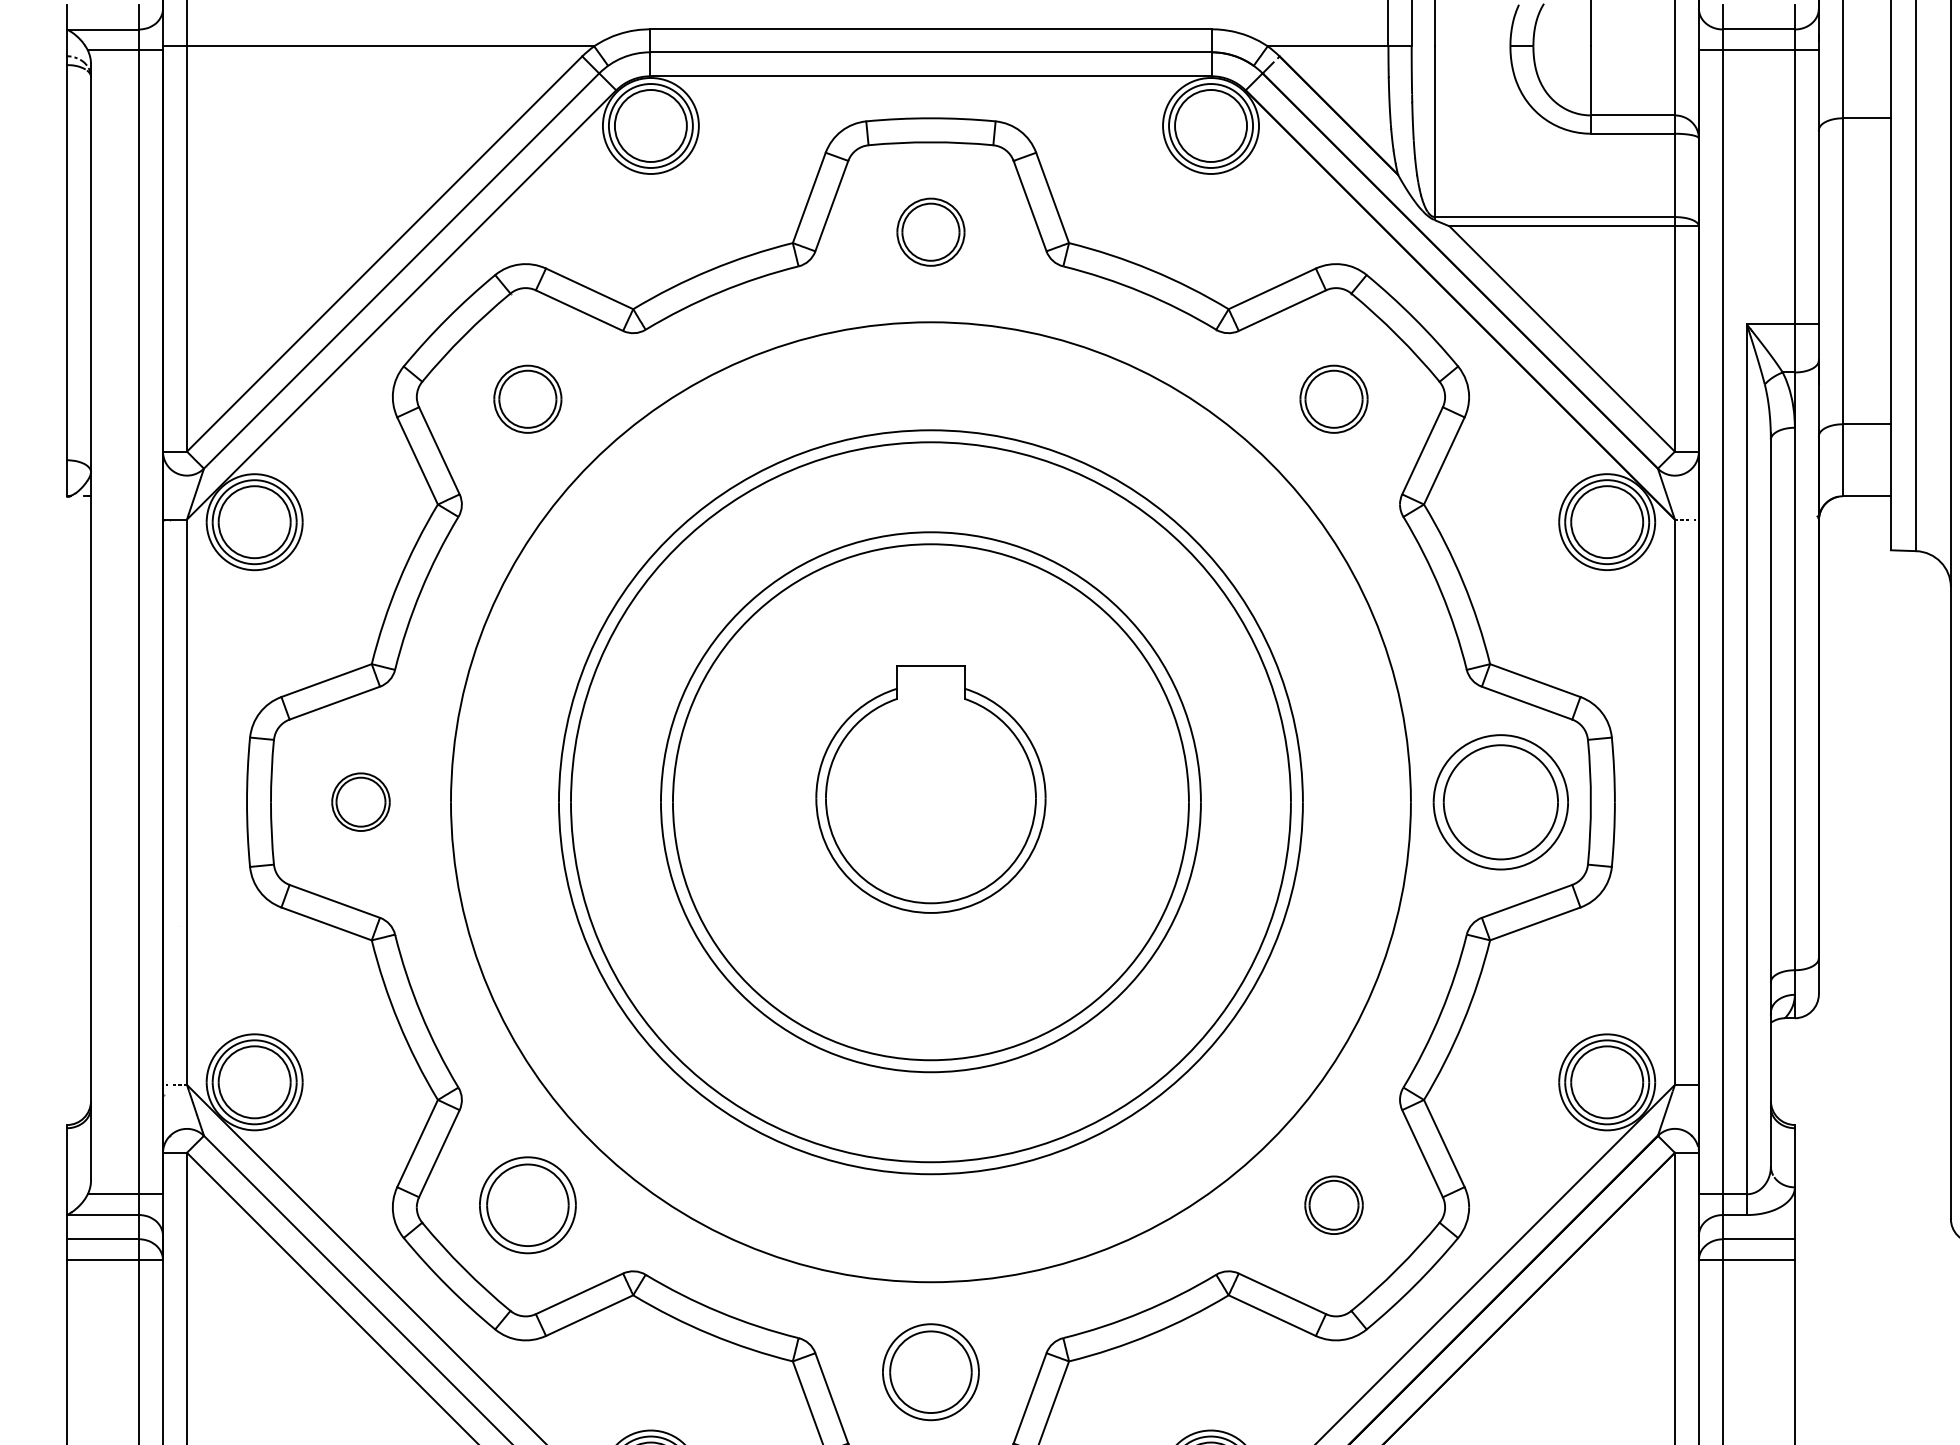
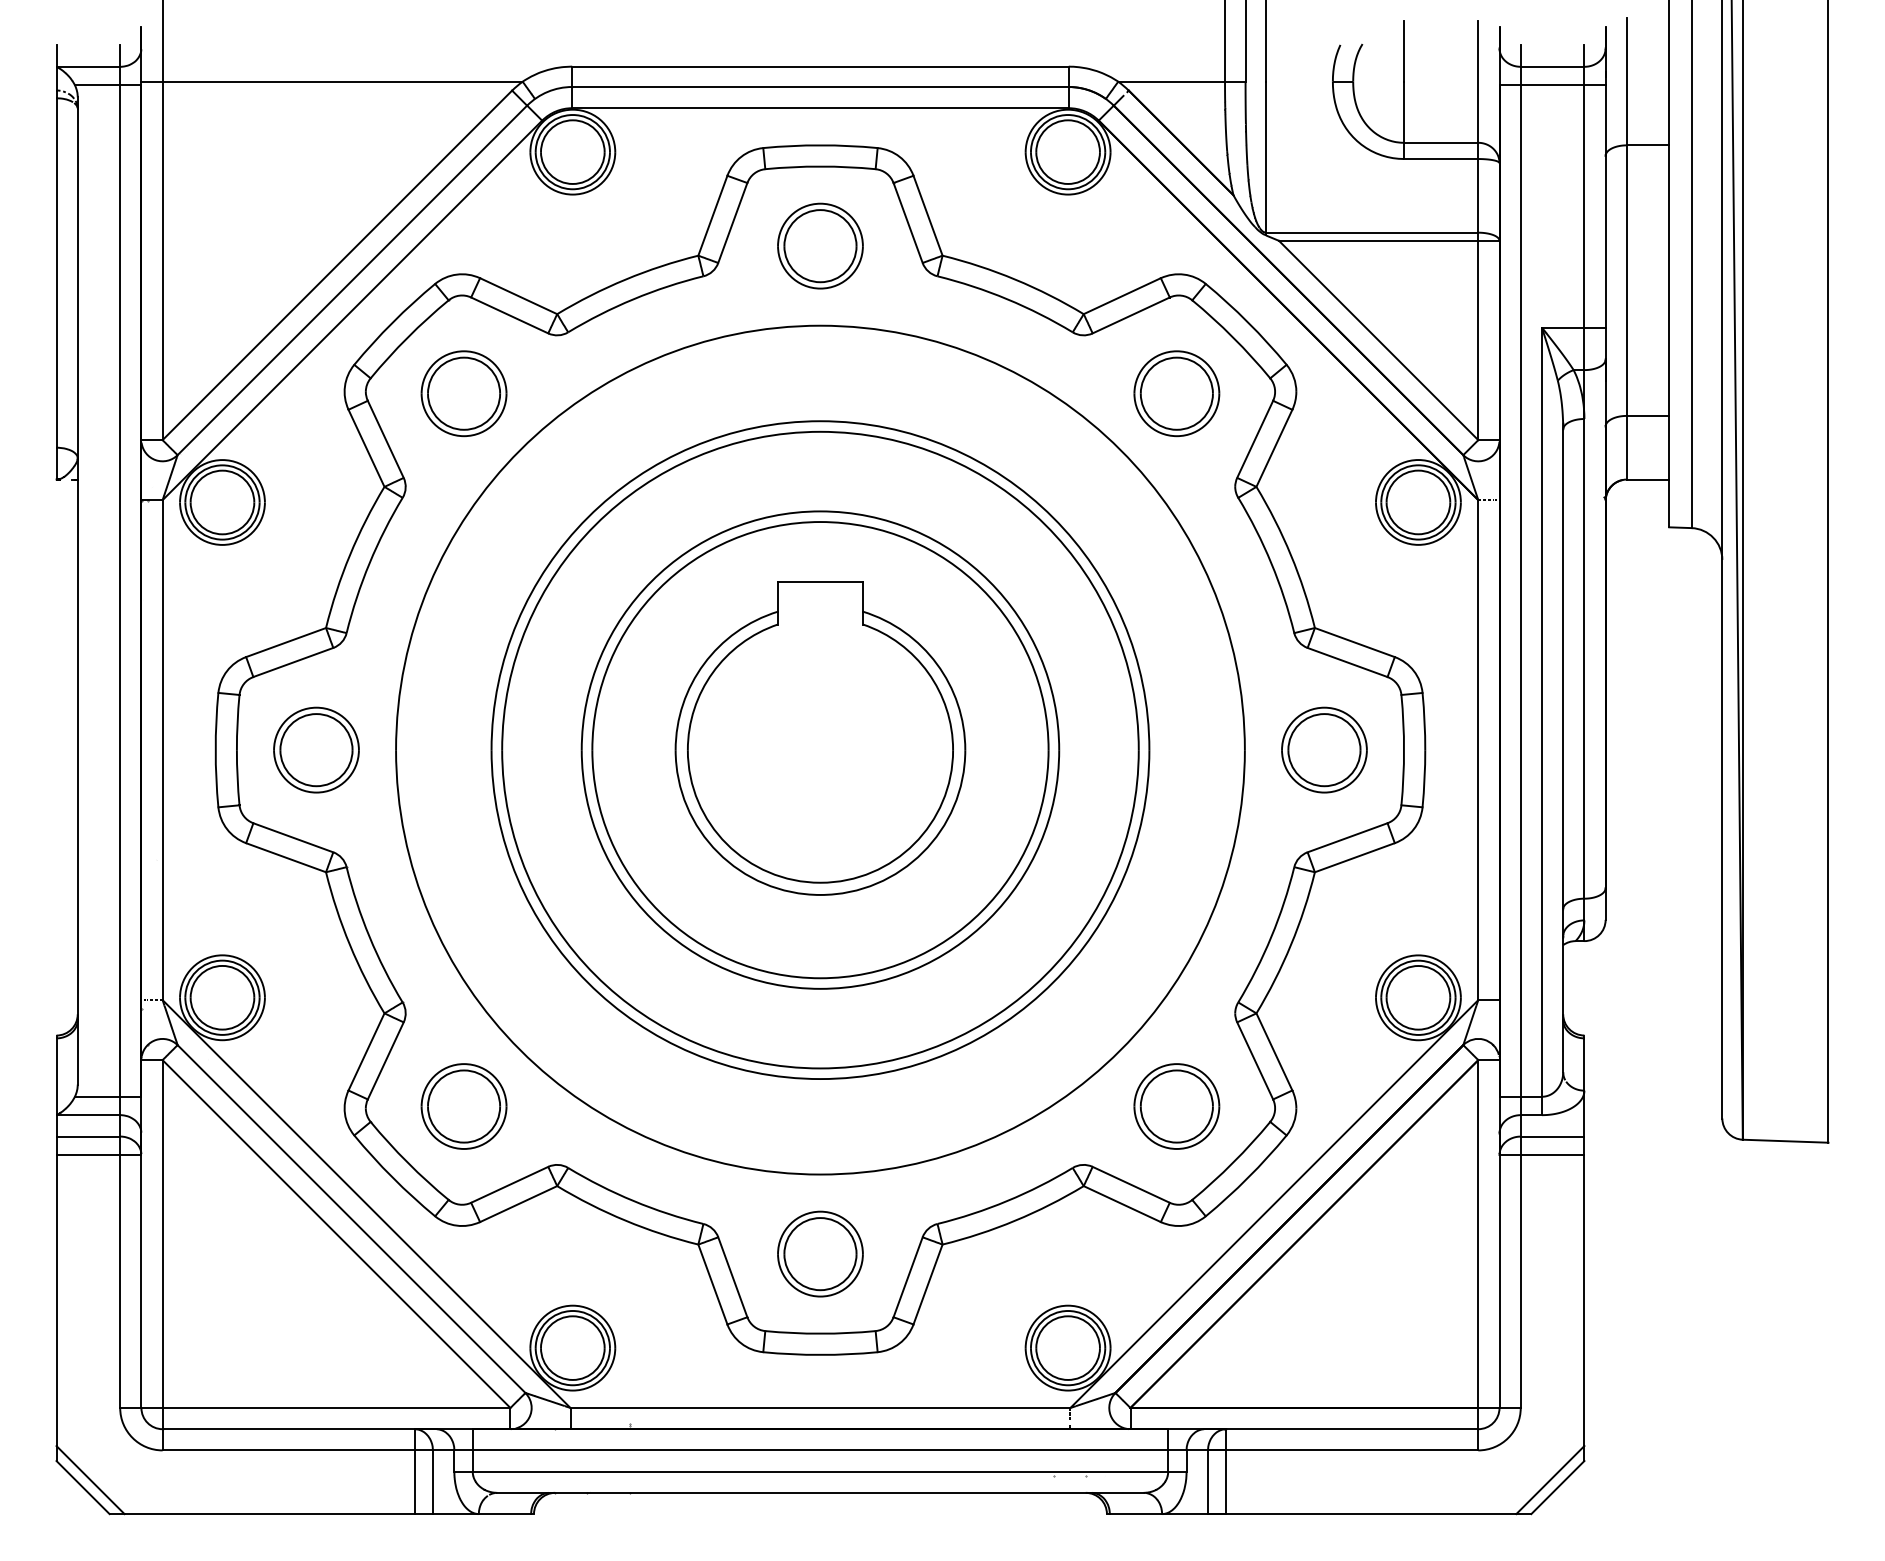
part: (930, 231) -> (820, 245), size x1.43
part: (527, 398) -> (463, 393), size x1.43
part: (1333, 398) -> (1176, 393), size x1.43
part: (930, 789) -> (820, 738), size x1.43
part: (361, 801) -> (316, 749), size x1.67
part: (1500, 801) -> (1324, 749), size x0.71
part: (1333, 1205) -> (1176, 1106), size x1.67

